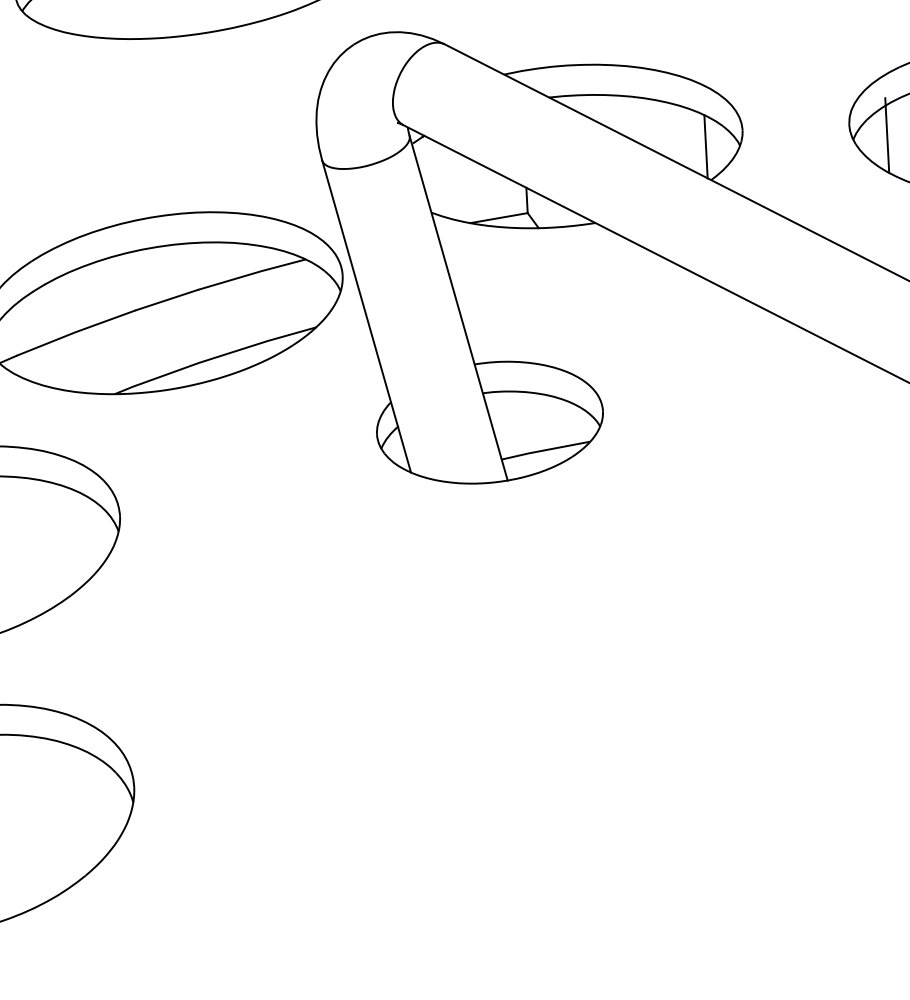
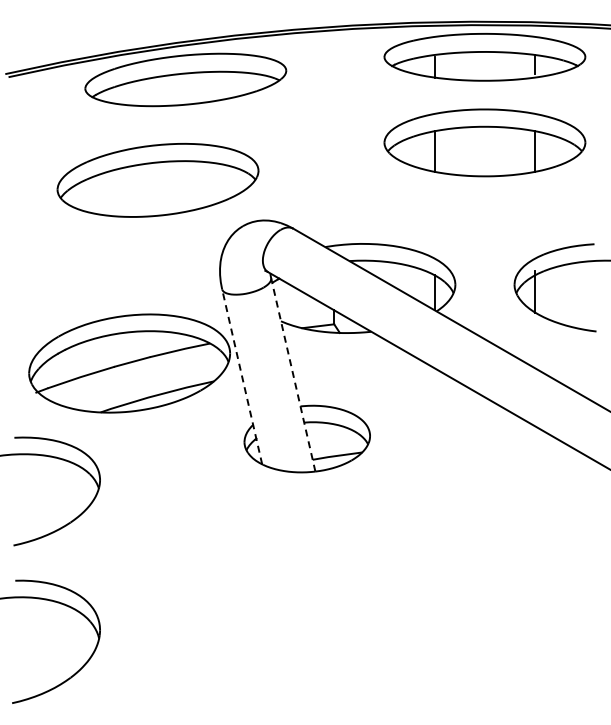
line: (458, 307) -> (293, 374), solid -> dashed
line: (367, 315) -> (242, 376), solid -> dashed

